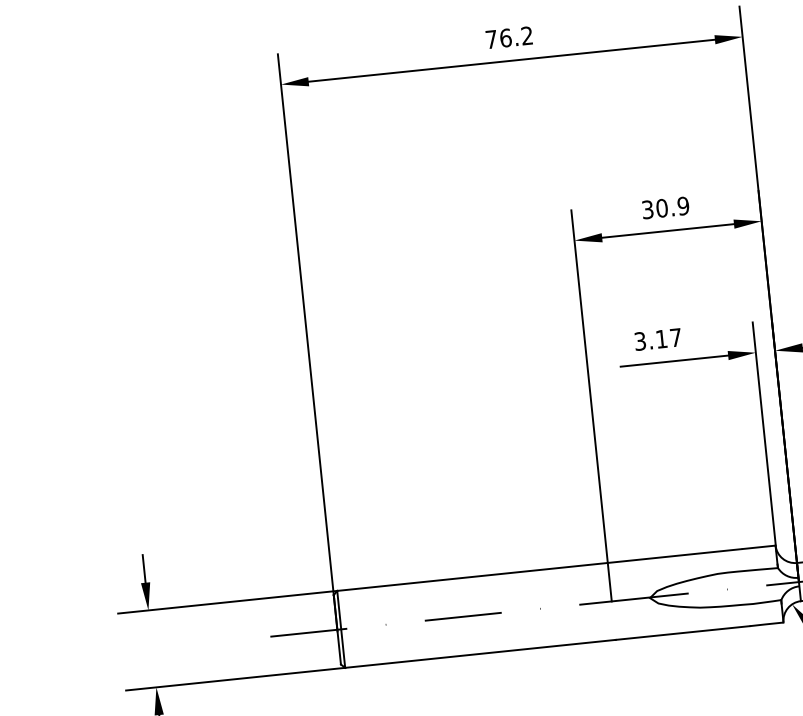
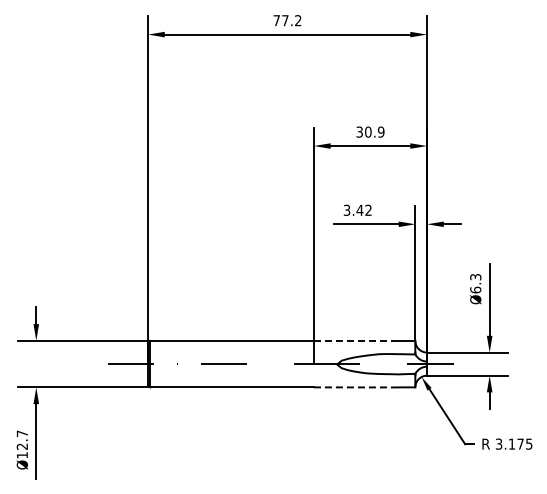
text: (505, 37) -> (285, 20), 76.2 -> 77.2
text: (667, 337) -> (363, 209), 3.17 -> 3.42
line: (674, 555) -> (354, 340), solid -> dashed
line: (682, 633) -> (354, 387), solid -> dashed

